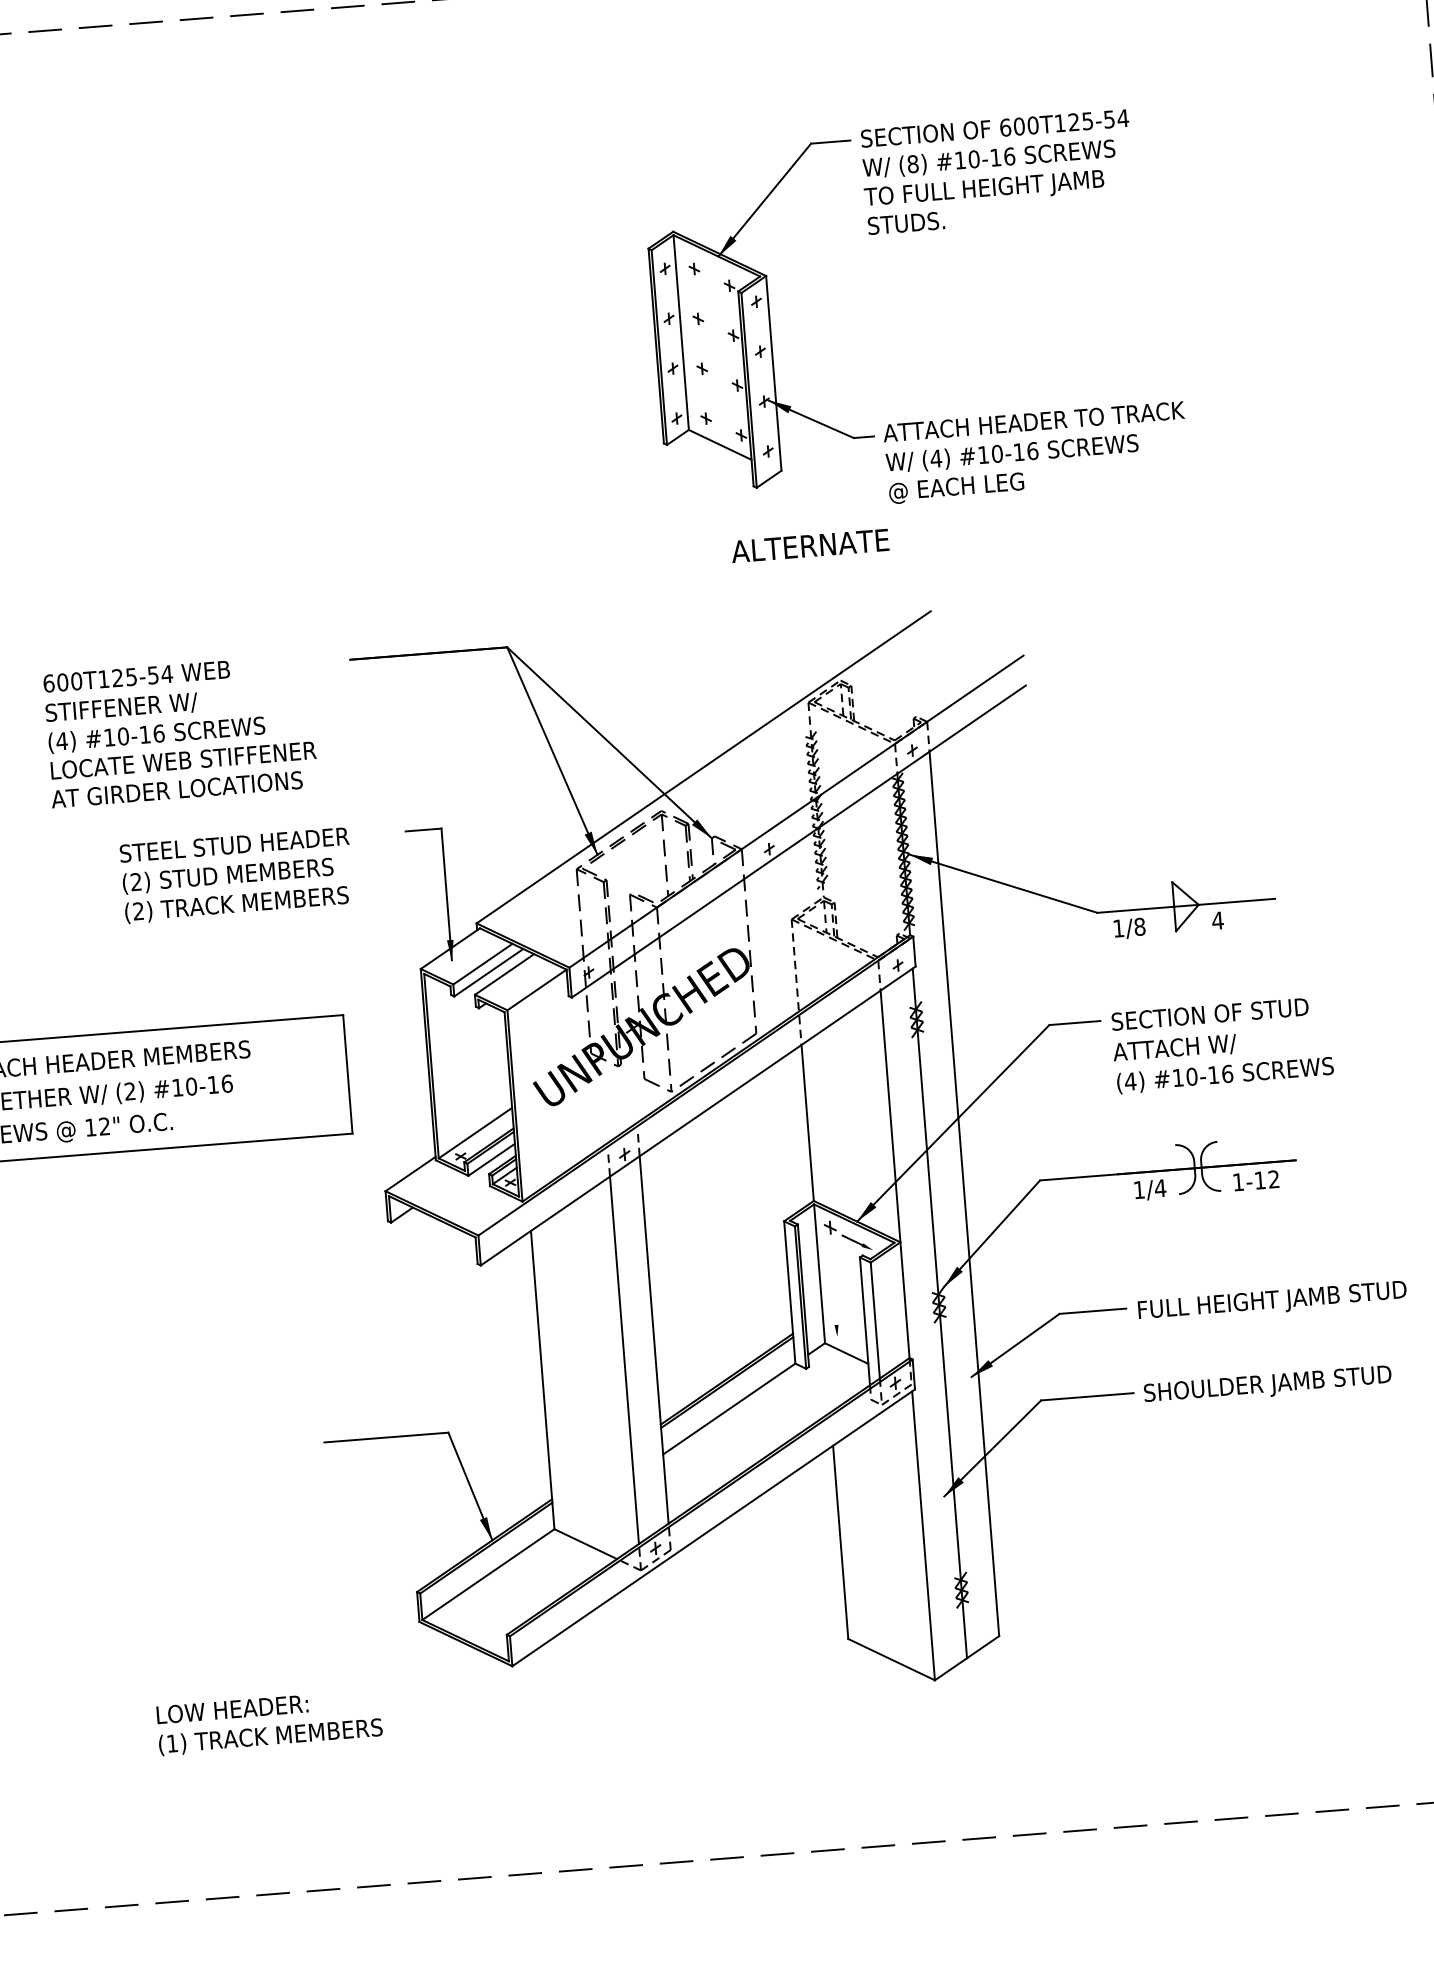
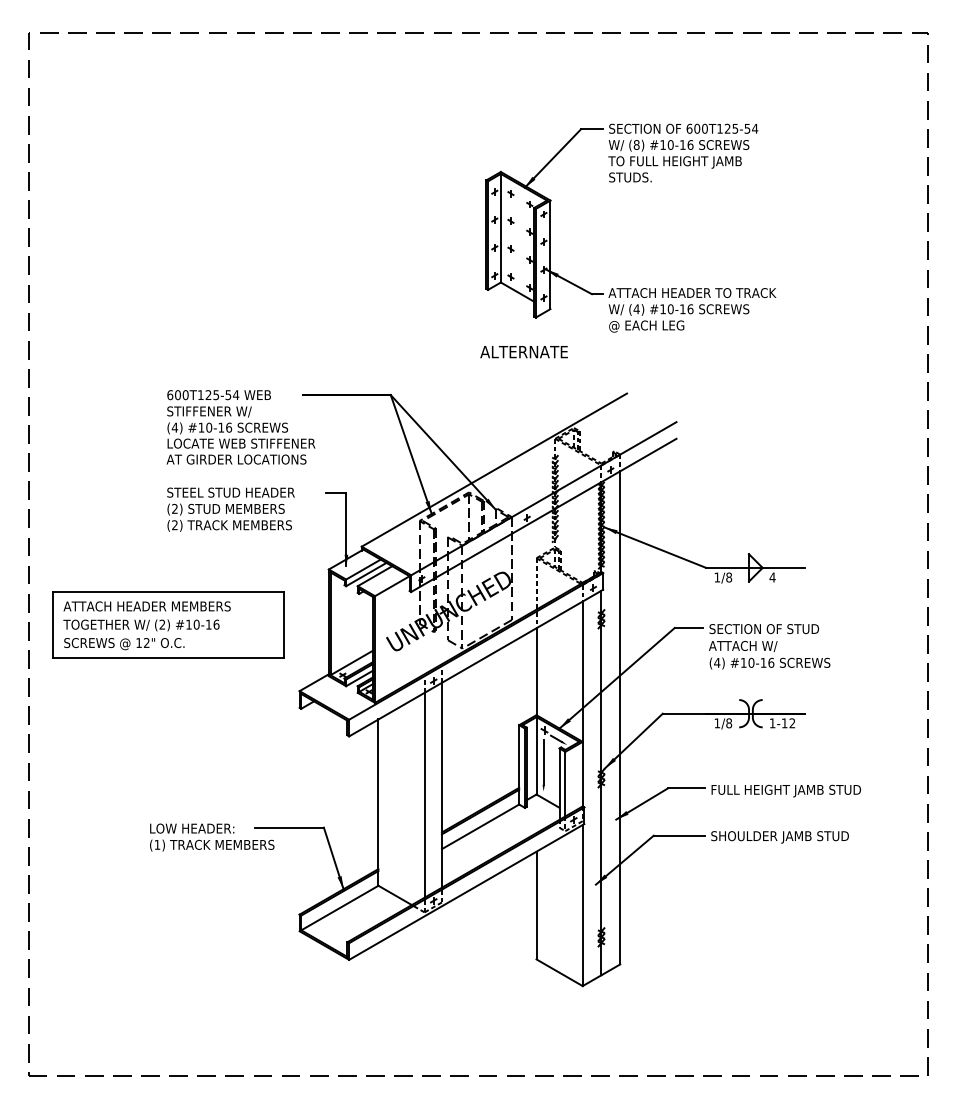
text: (809, 546) -> (523, 352), moved
text: (179, 731) -> (240, 427), moved
text: (1161, 1188) -> (729, 723), 1/4 -> 1/8
line: (832, 1283) -> (543, 761), added
text: (270, 1722) -> (212, 837), moved

